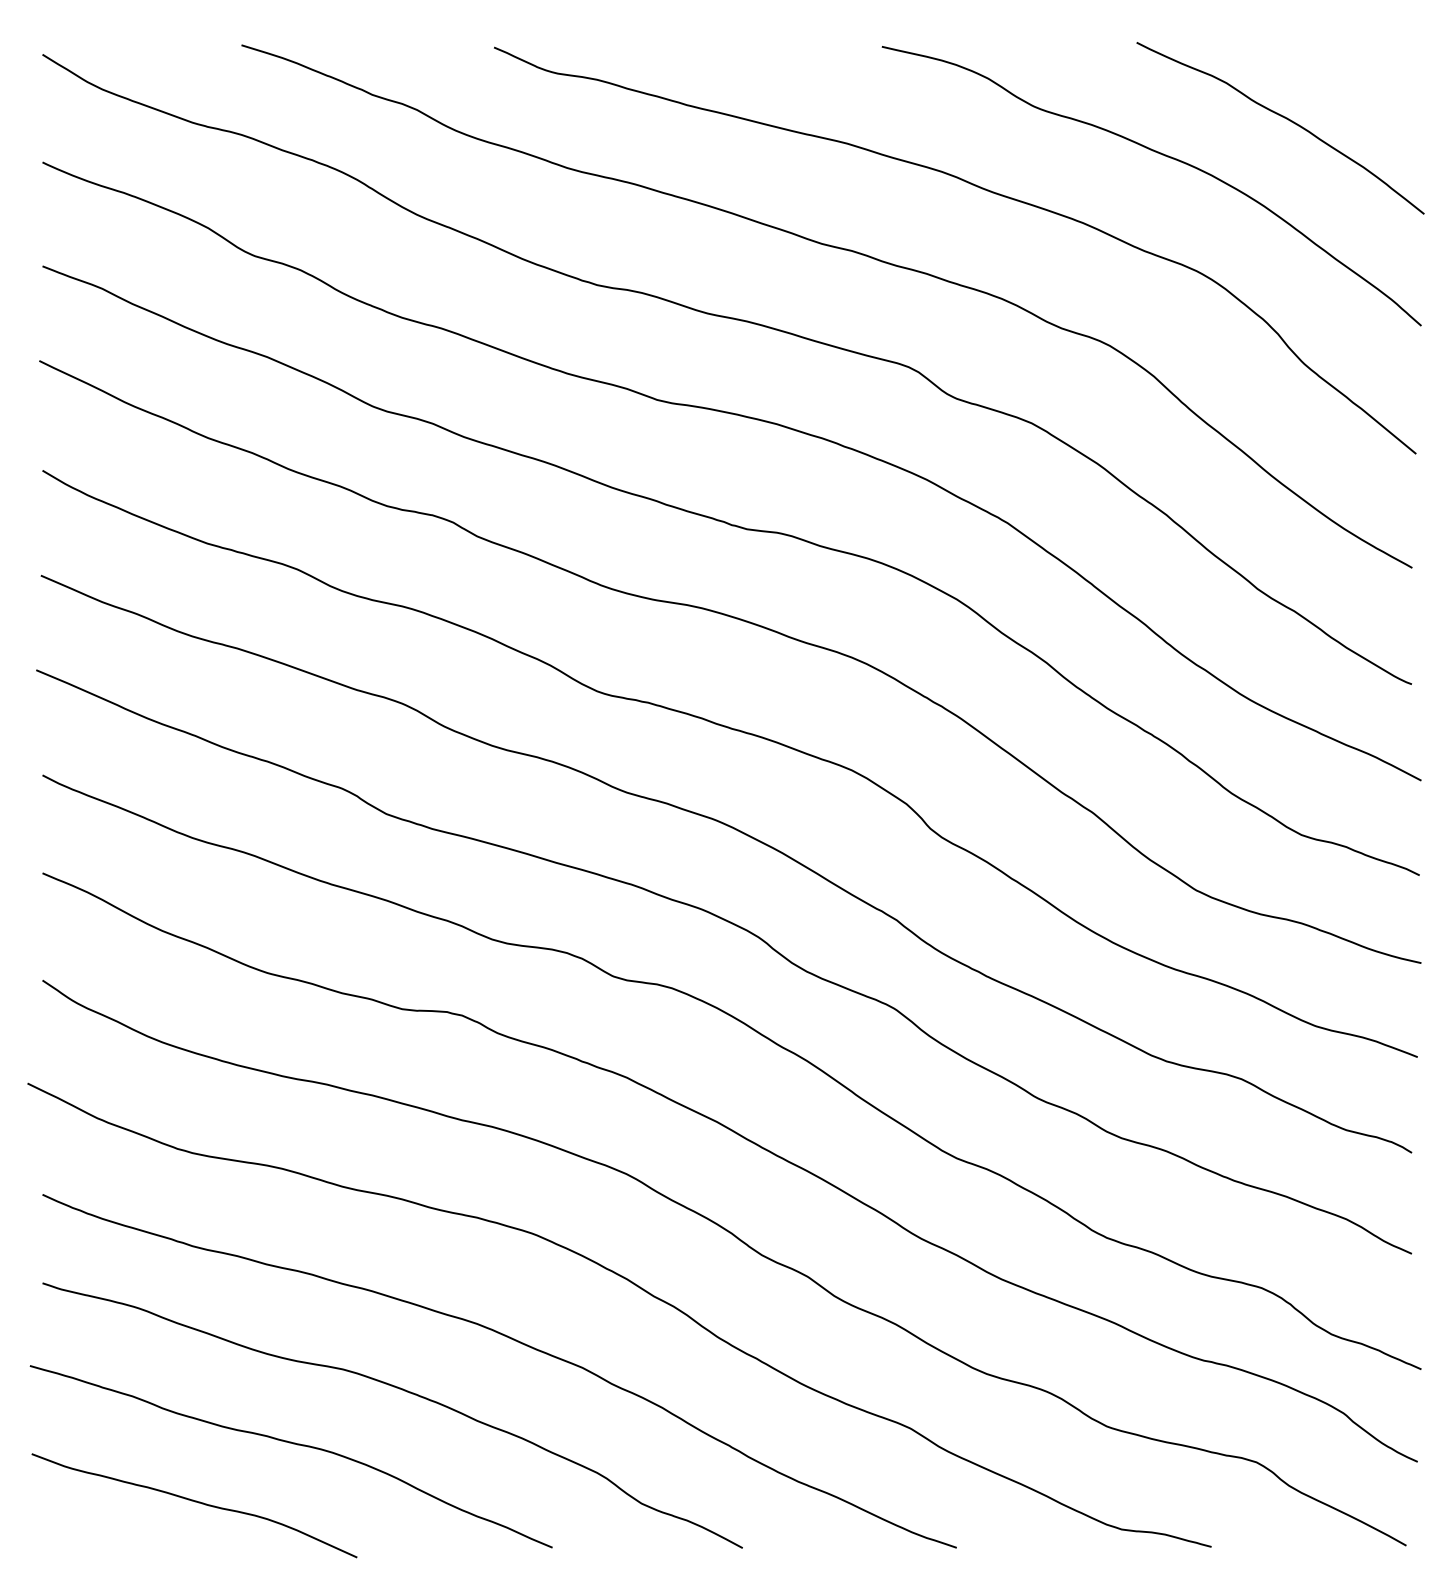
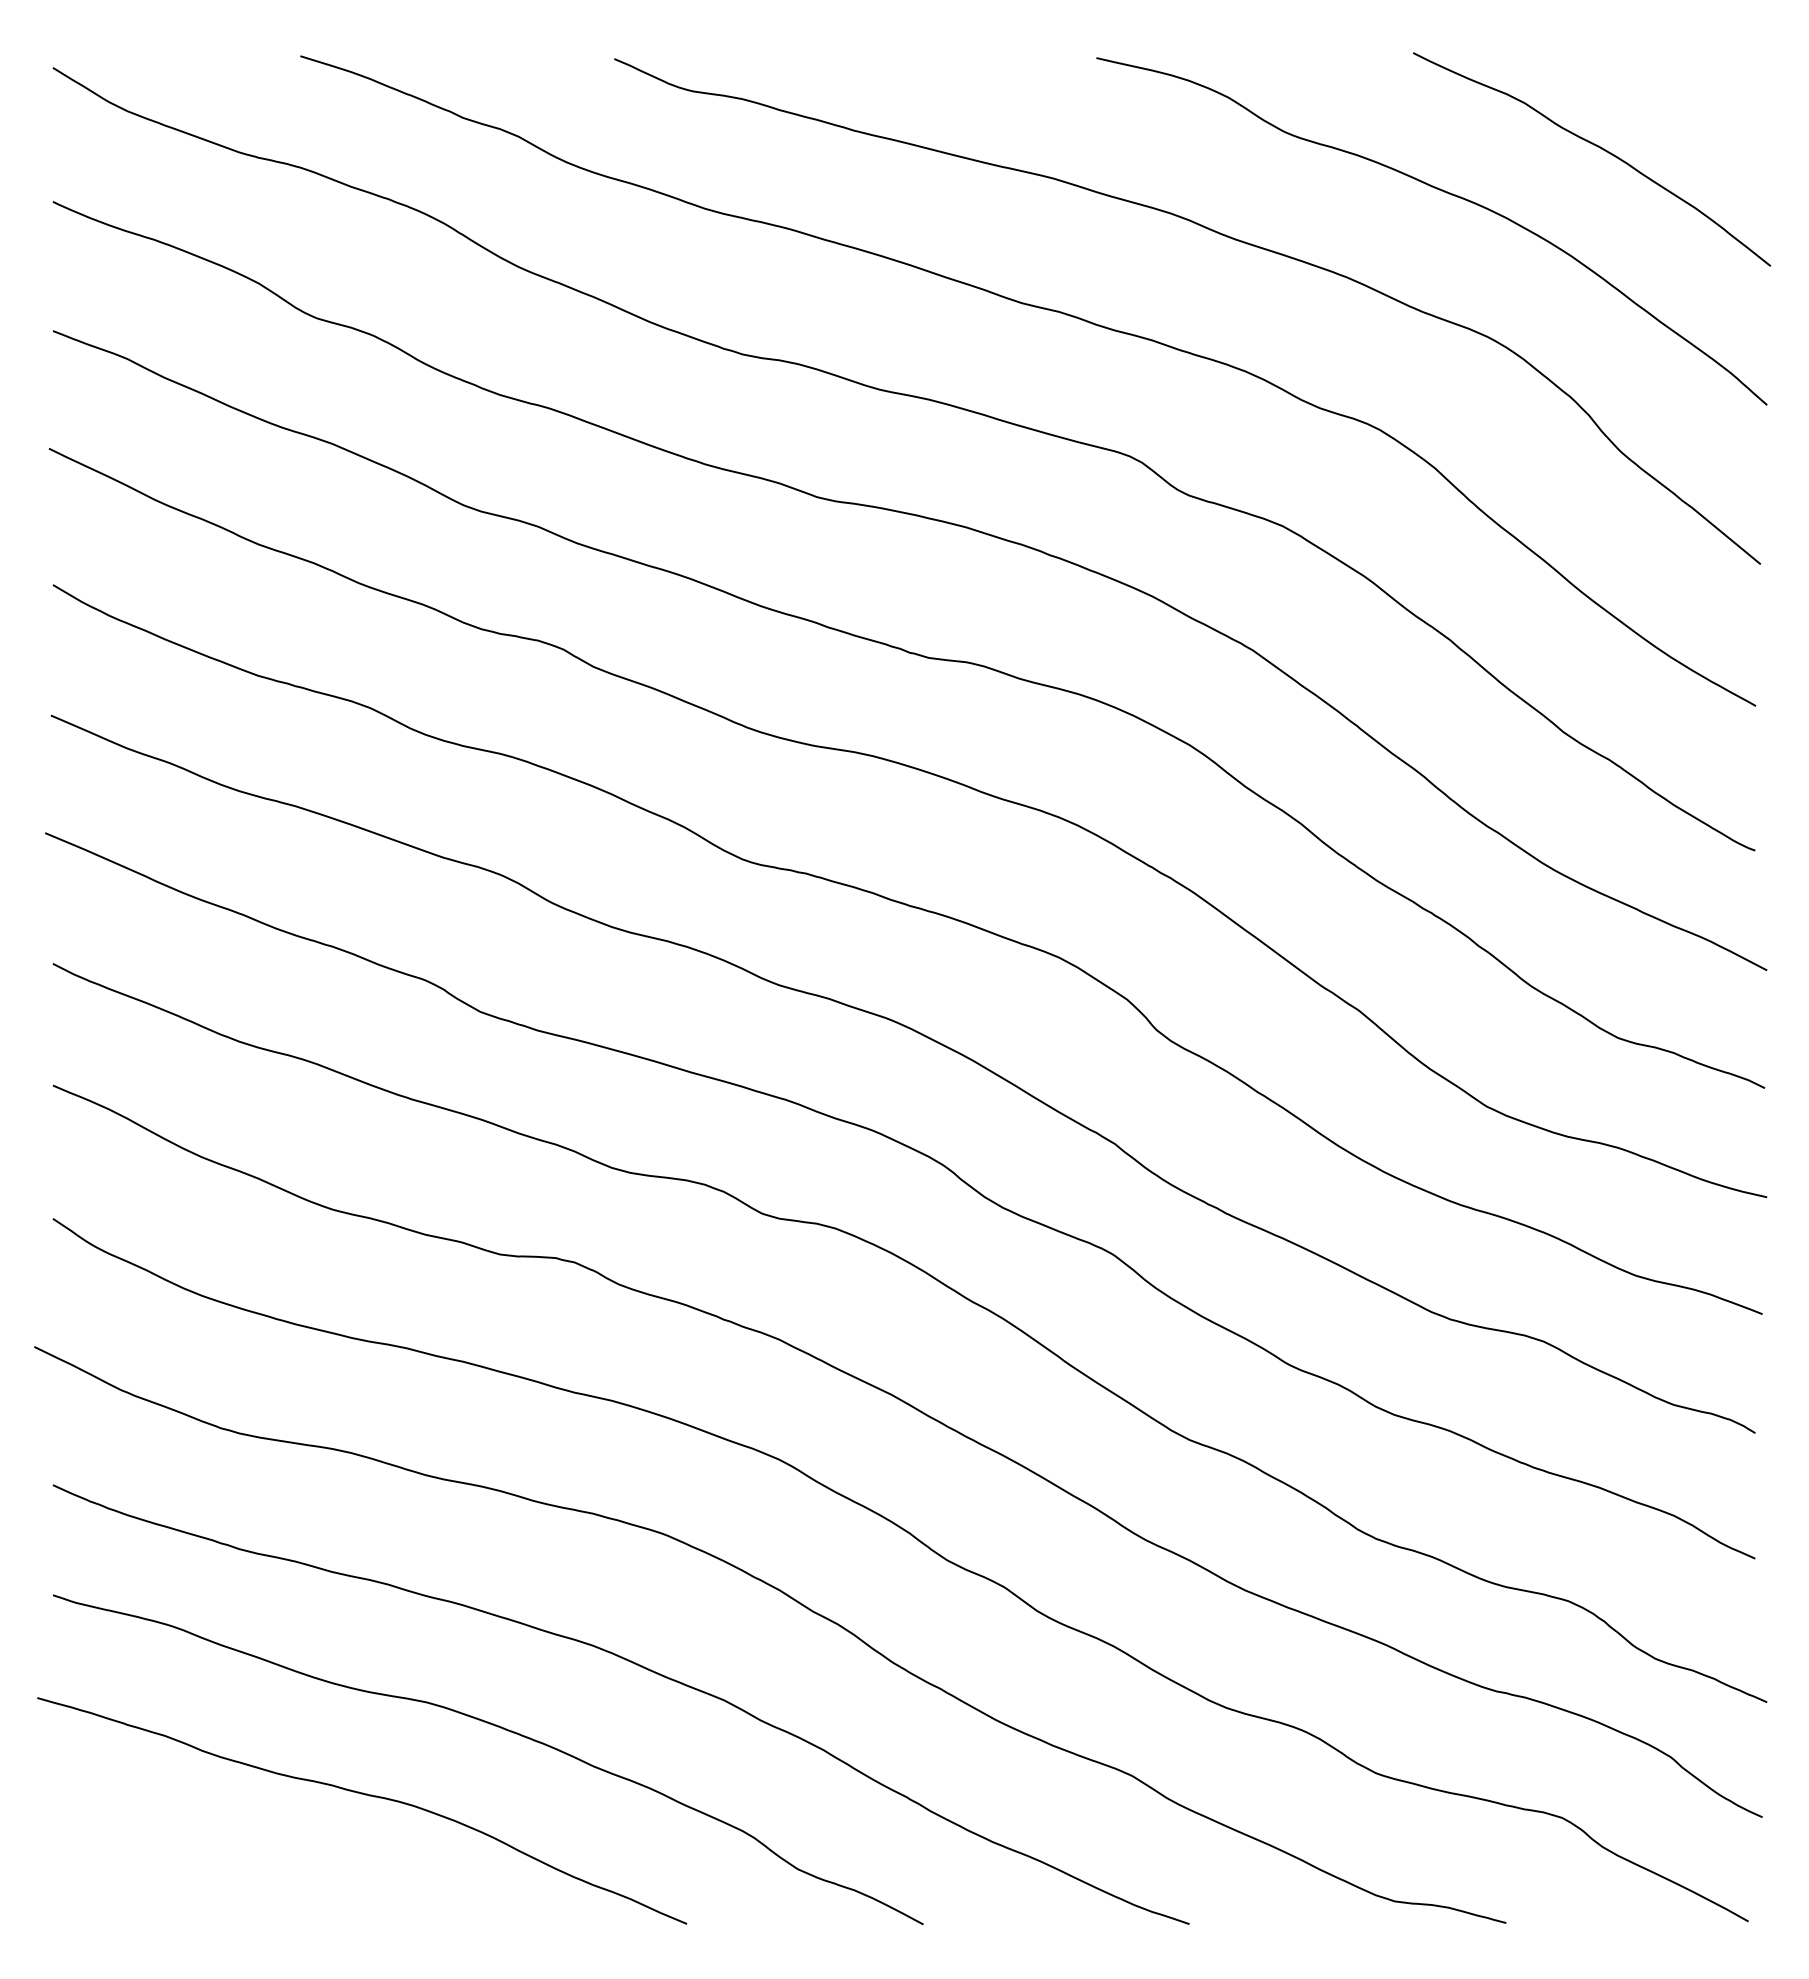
curve: (194, 1502) -> (242, 1867), removed

